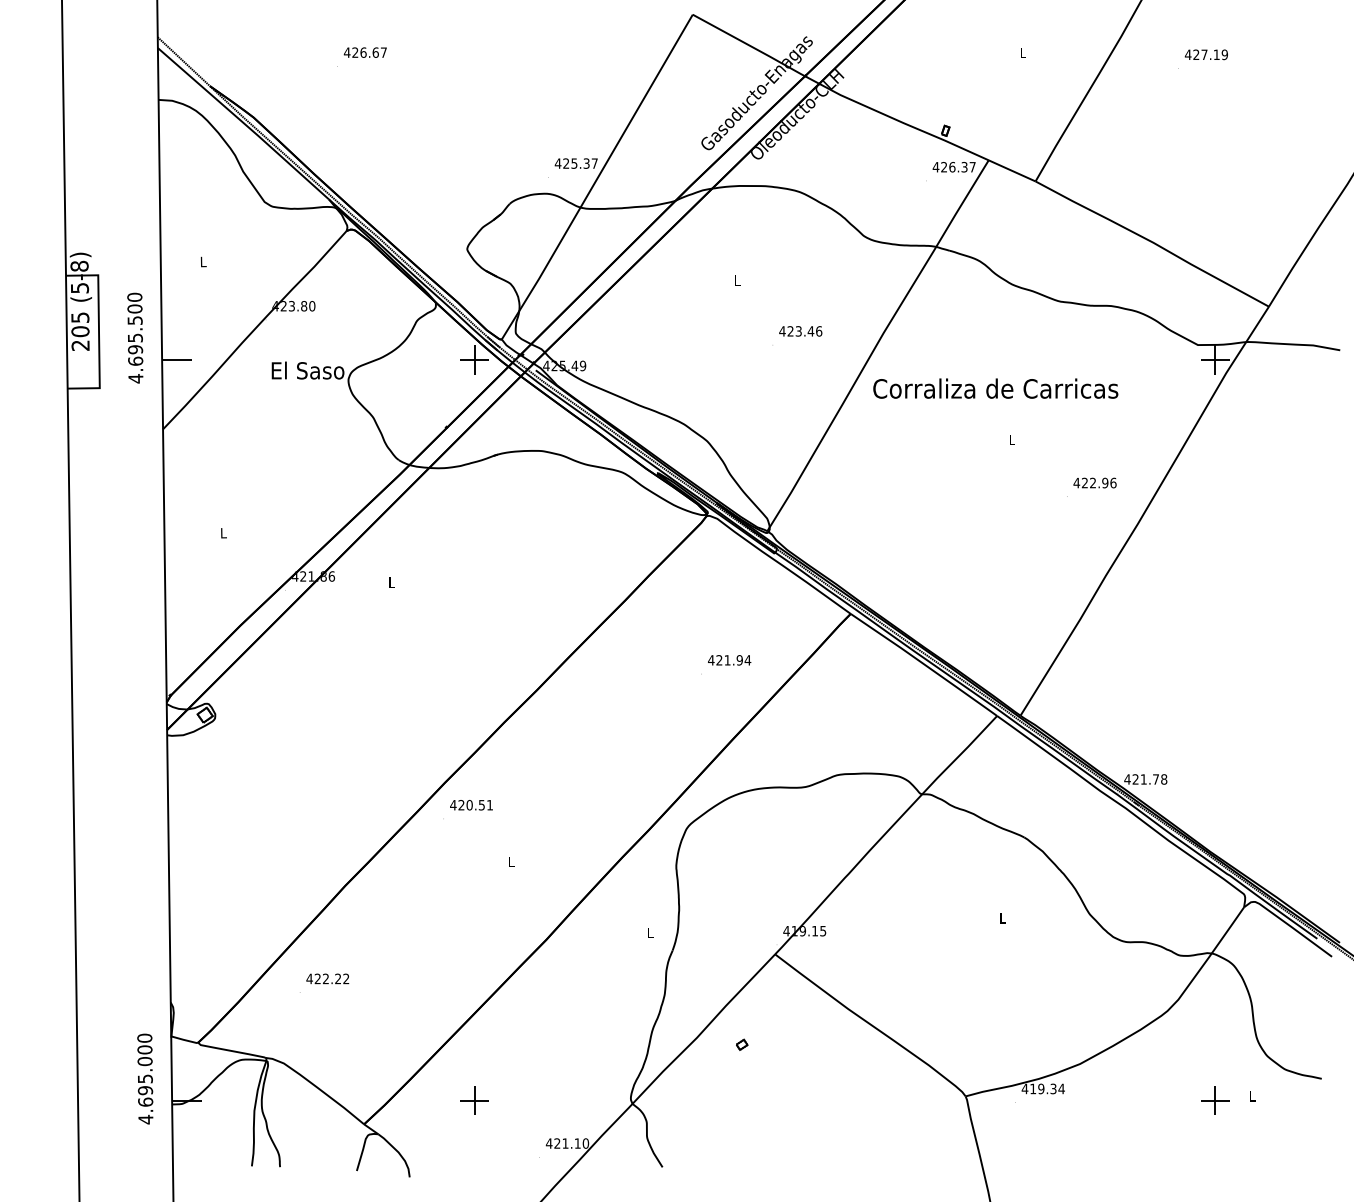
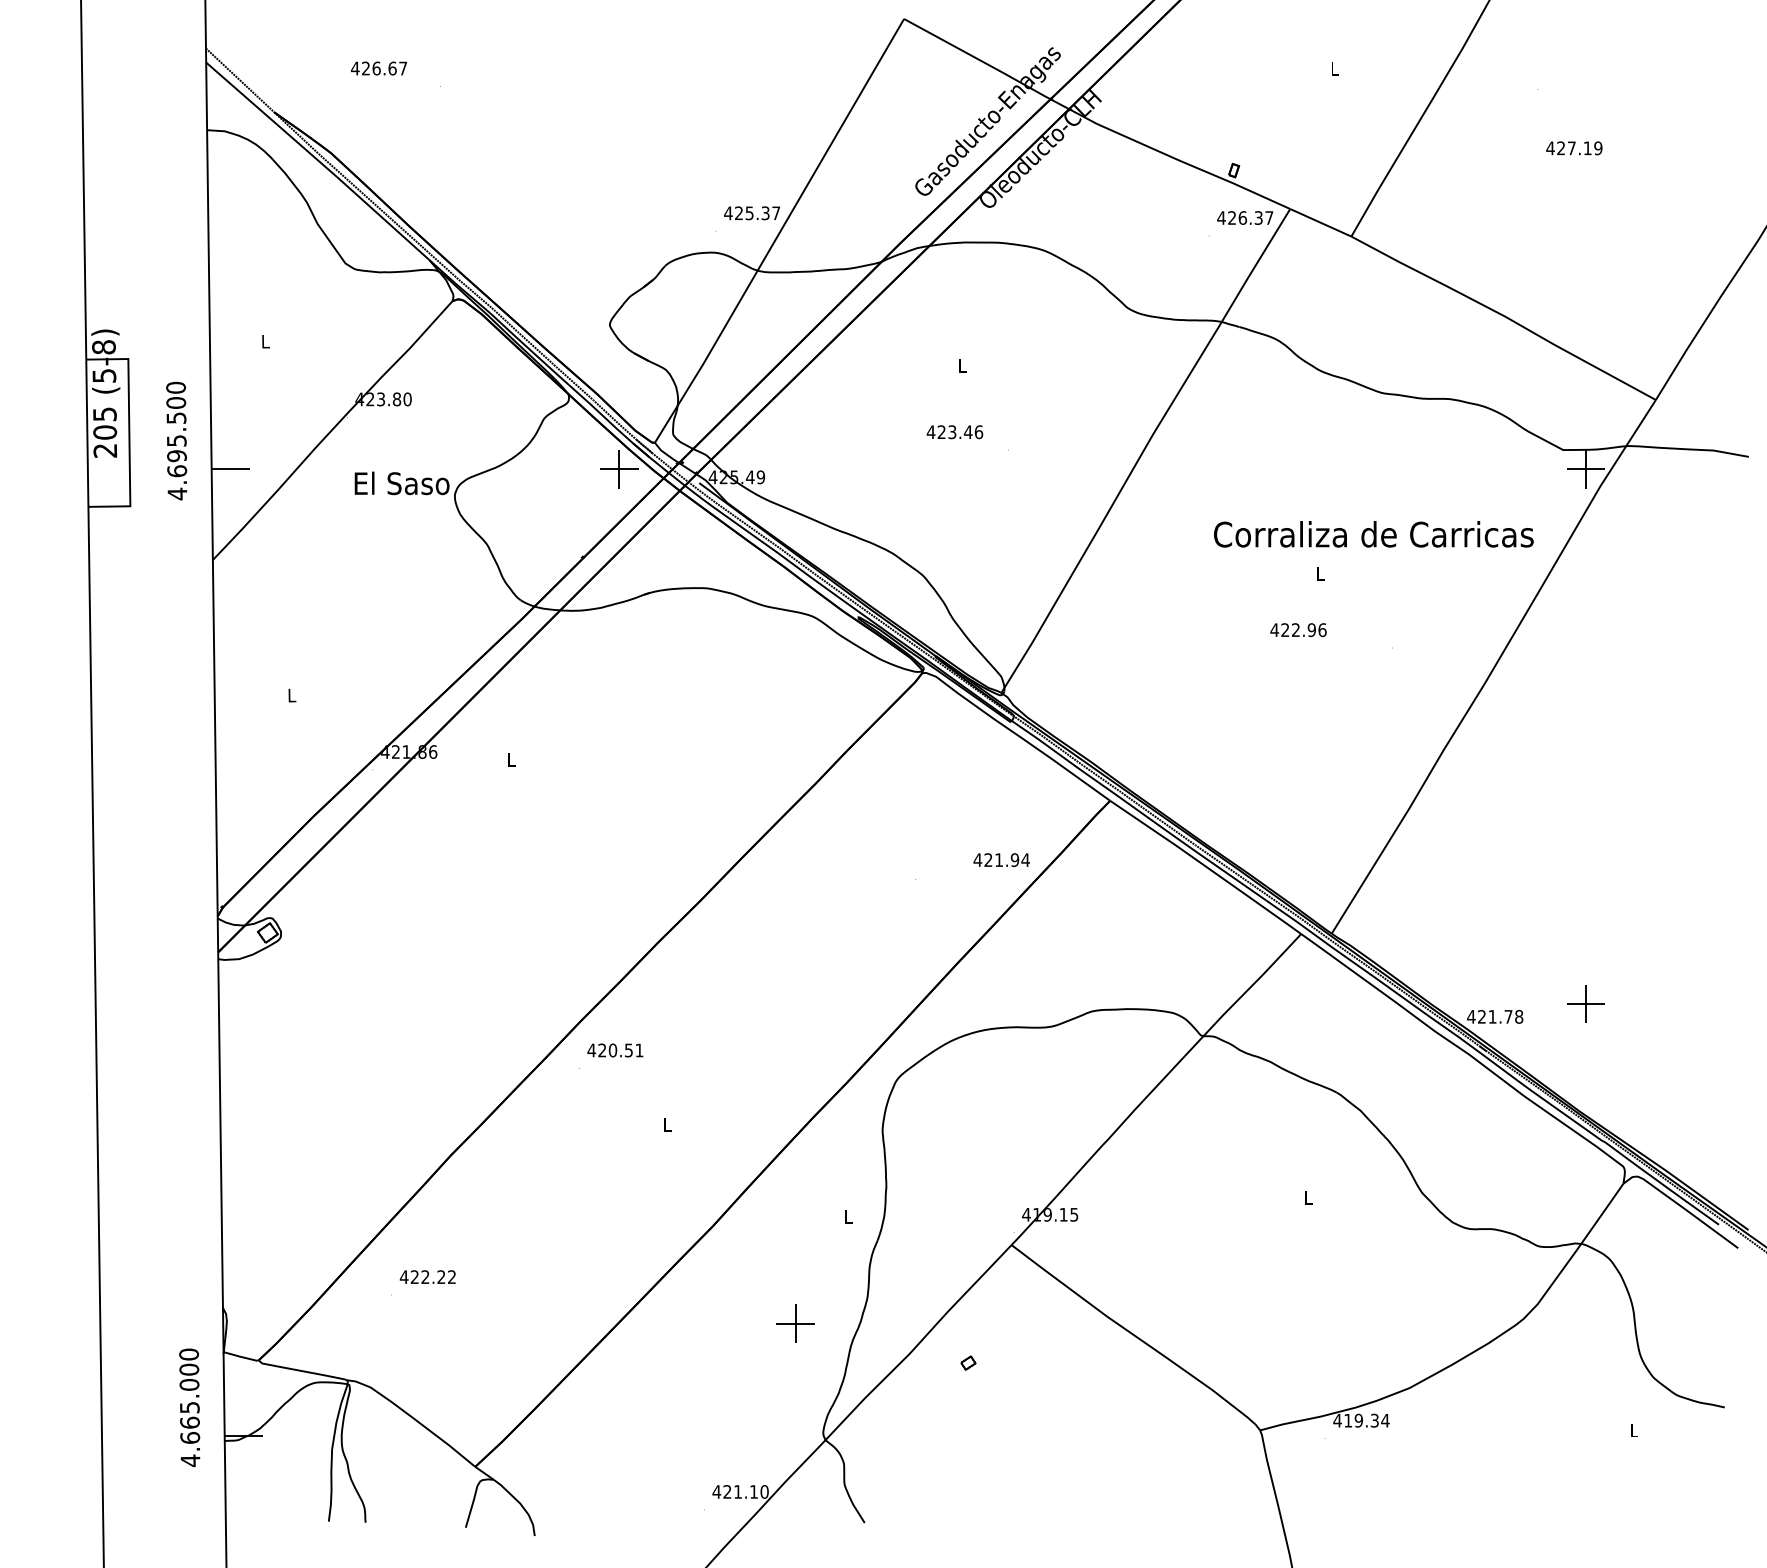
text: (364, 52) -> (377, 68), moved
text: (1205, 54) -> (1573, 147), moved
text: (800, 331) -> (954, 432), moved
text: (995, 388) -> (1373, 534), moved
text: (1094, 482) -> (1297, 629), moved
text: (729, 660) -> (1001, 860), moved
text: (145, 1090) -> (189, 1422), 4.695.000 -> 4.665.000
part: (474, 1100) -> (795, 1323), moved
part: (1215, 1100) -> (1586, 1003), moved

